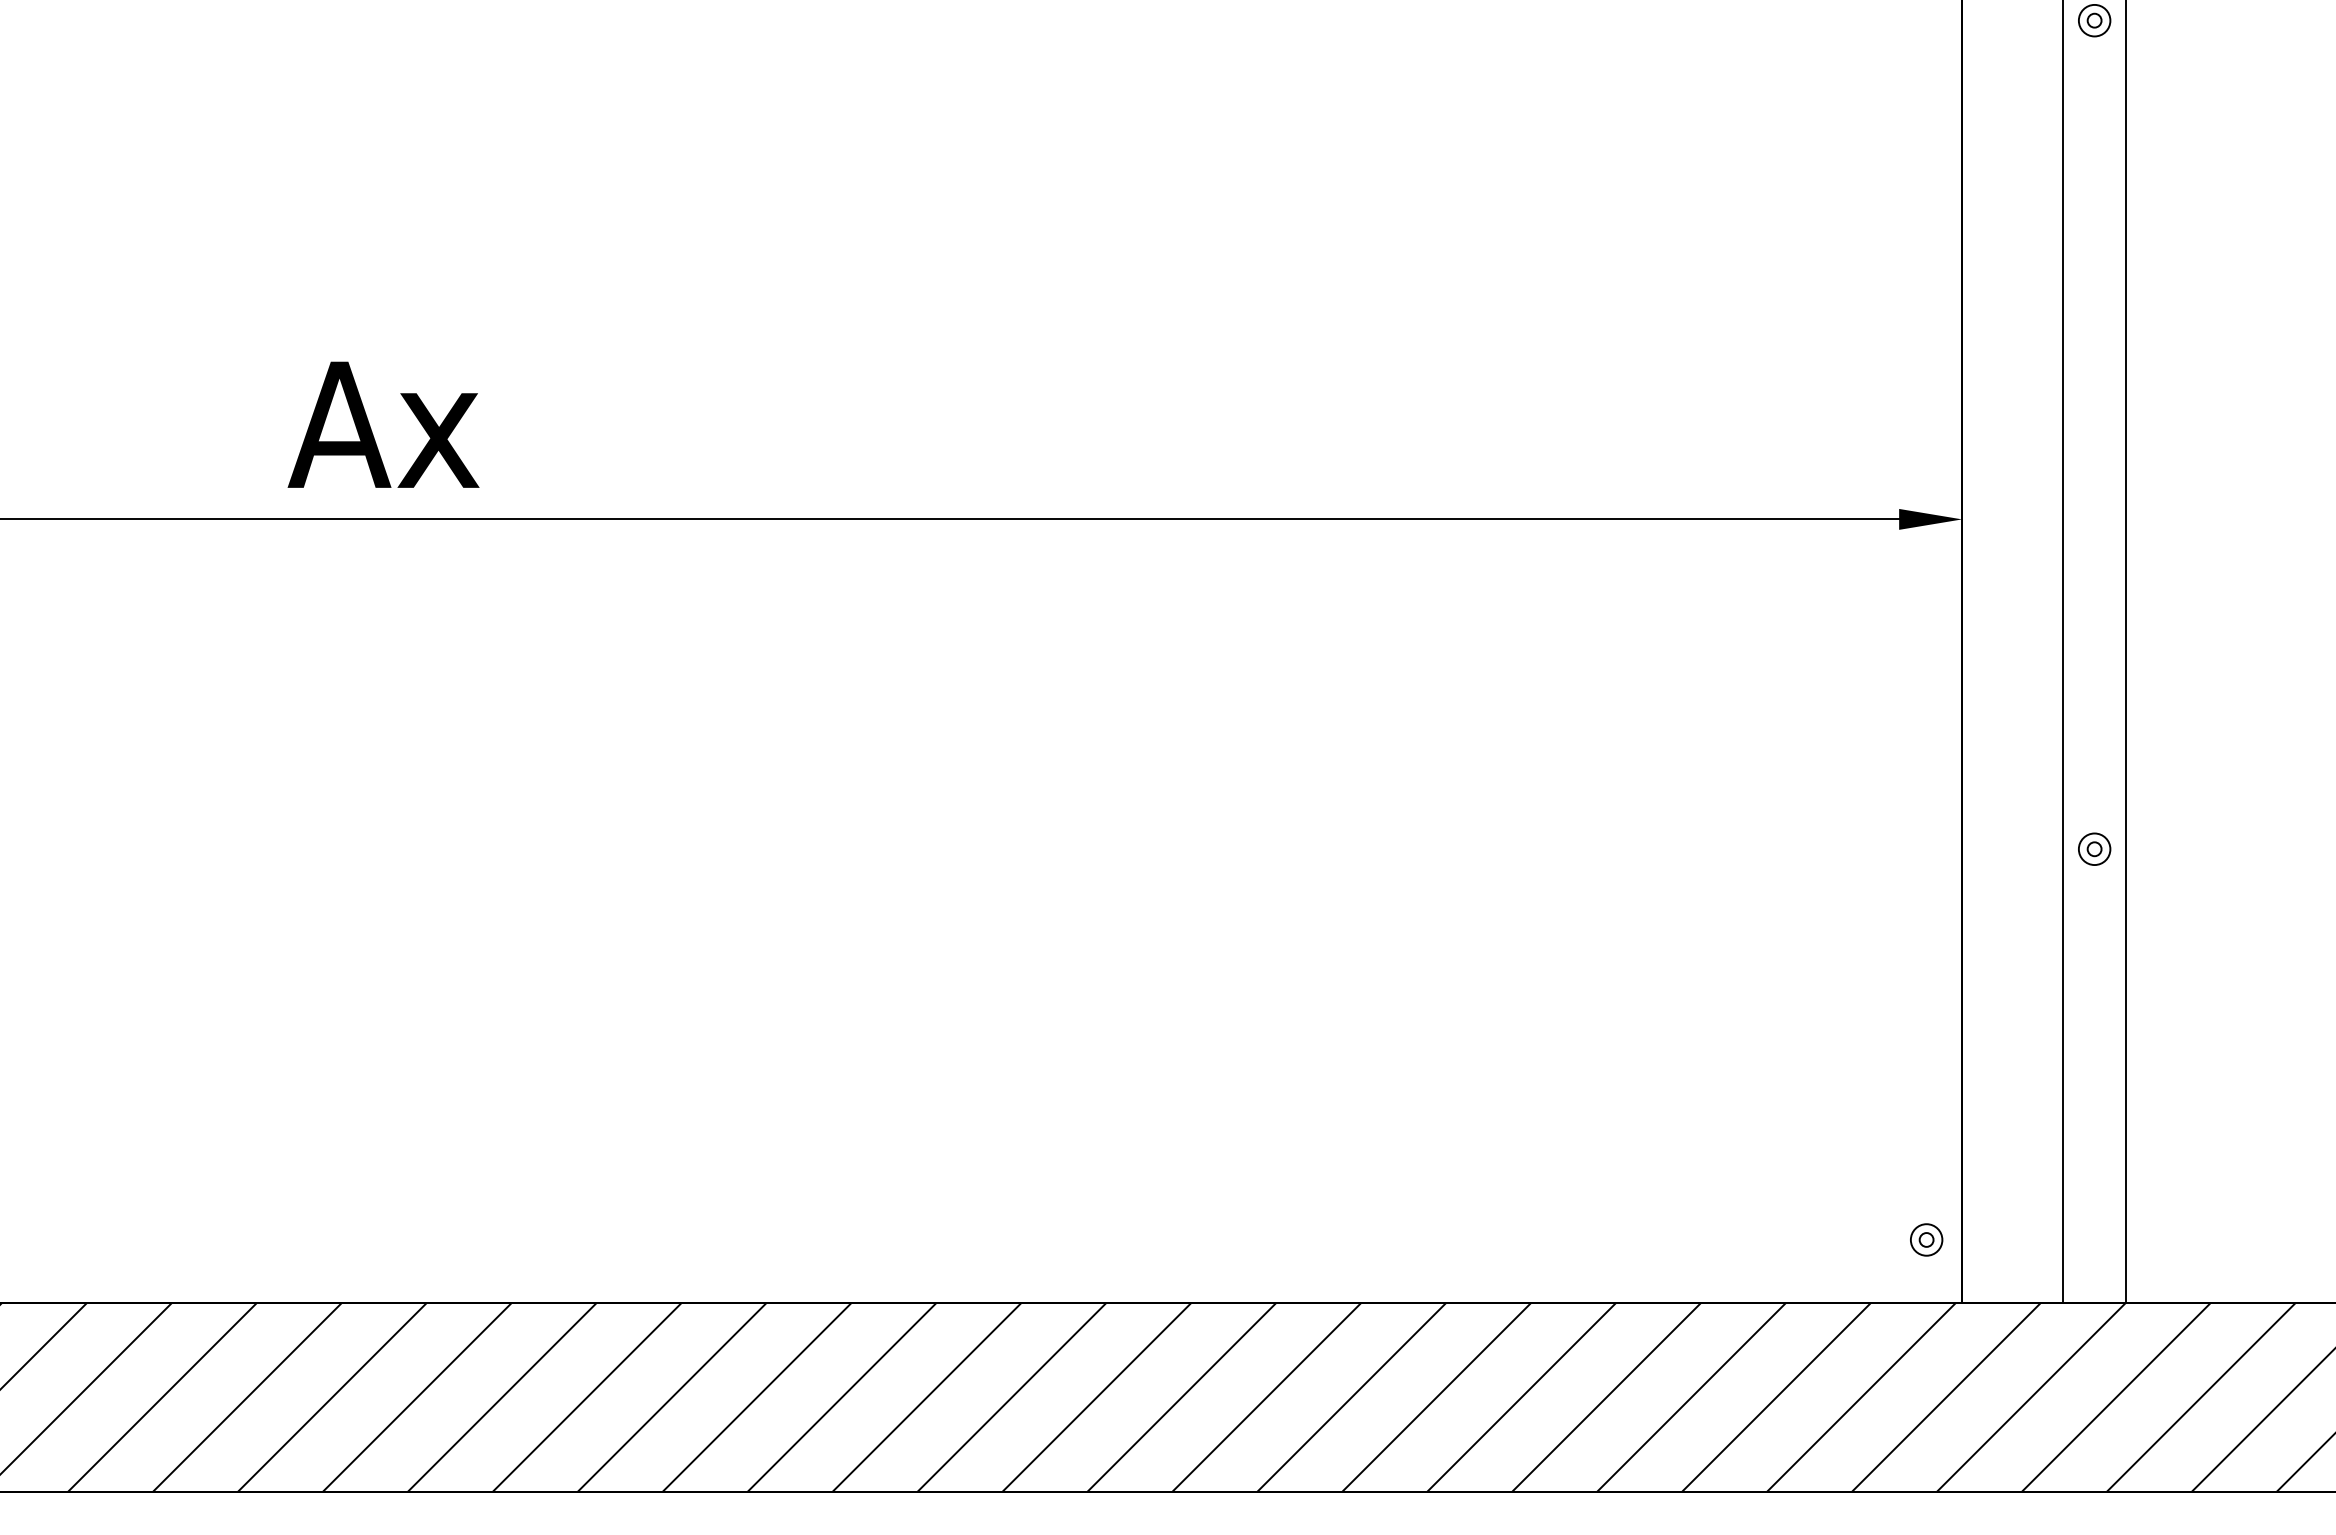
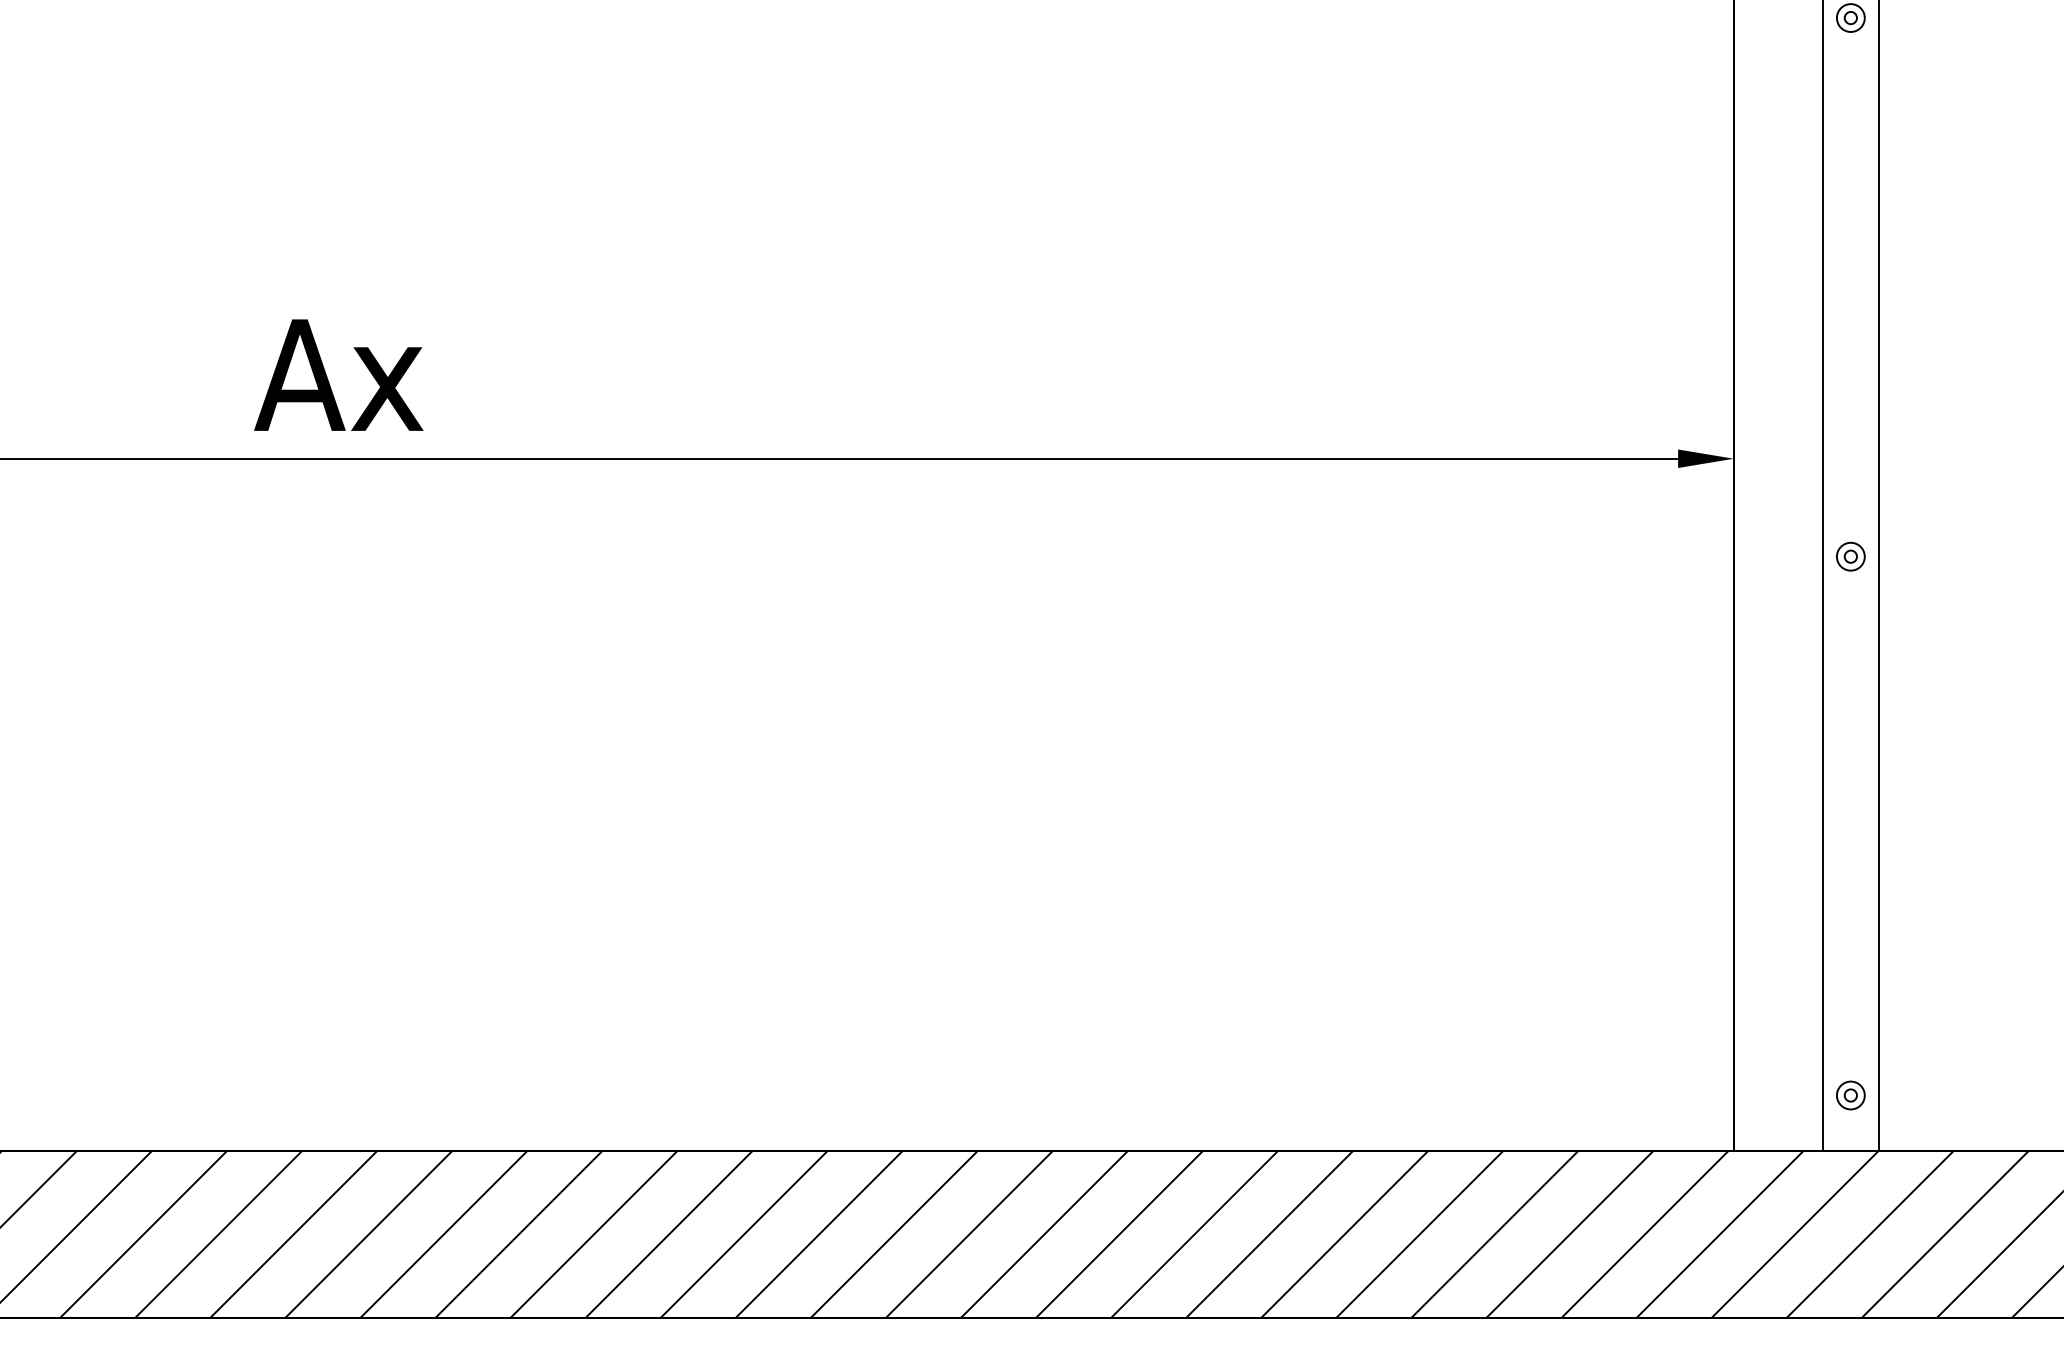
part: (2094, 848) -> (1850, 556), moved
part: (1926, 1239) -> (1850, 1095), moved

